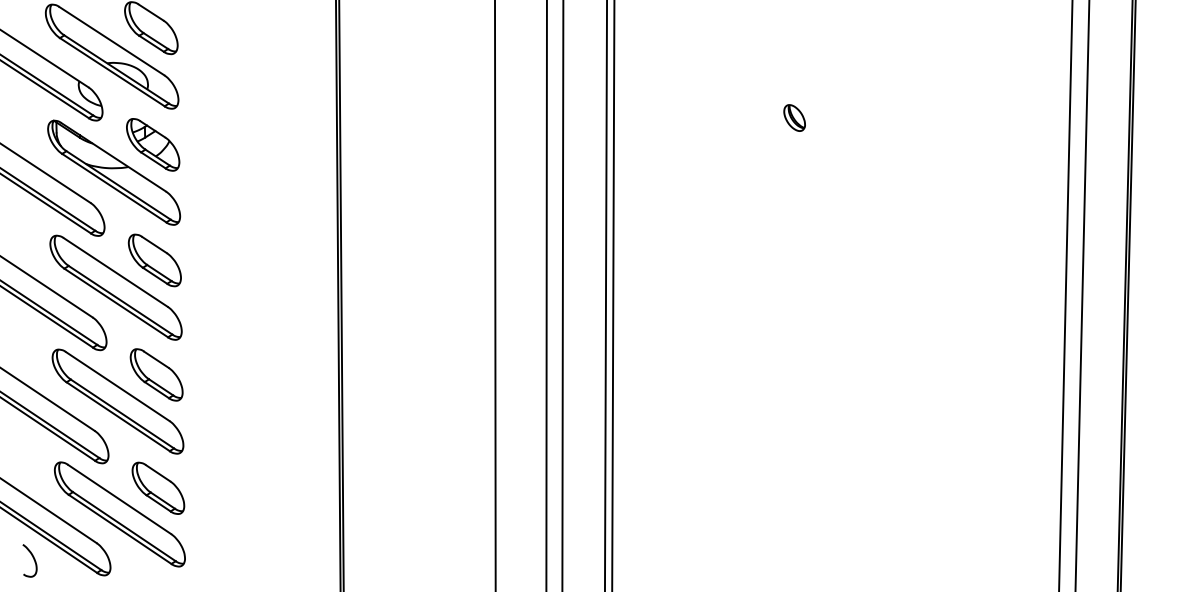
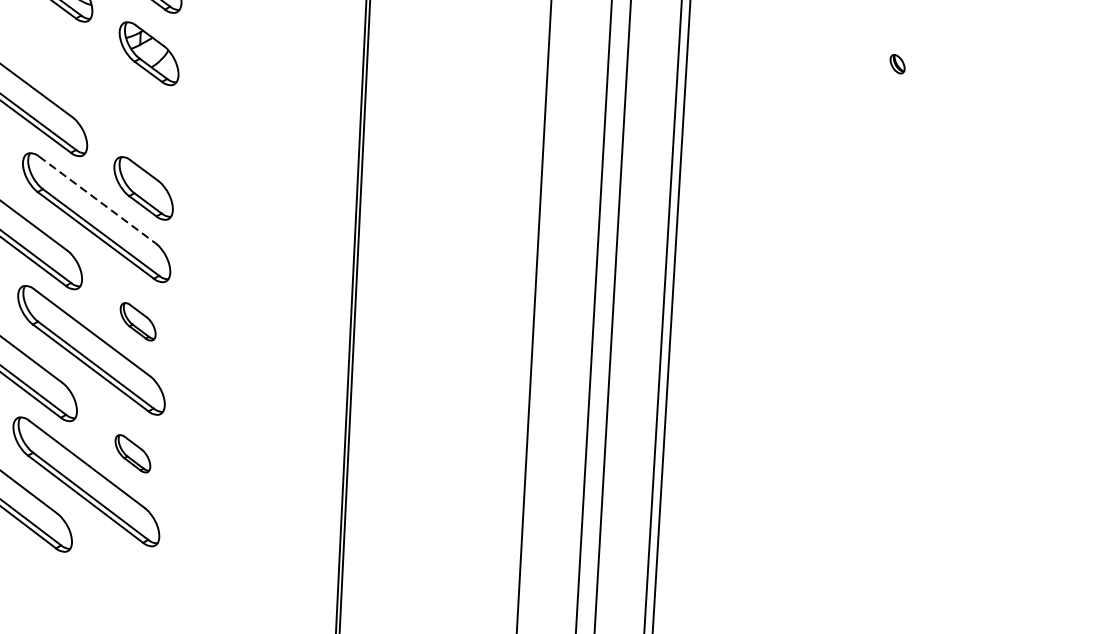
part: (794, 117) -> (897, 63), size x0.6
part: (114, 172) -> (102, 83), removed
line: (116, 272) -> (98, 199), solid -> dashed
part: (156, 374) -> (138, 321), size x0.6
part: (158, 487) -> (133, 452), size x0.6

